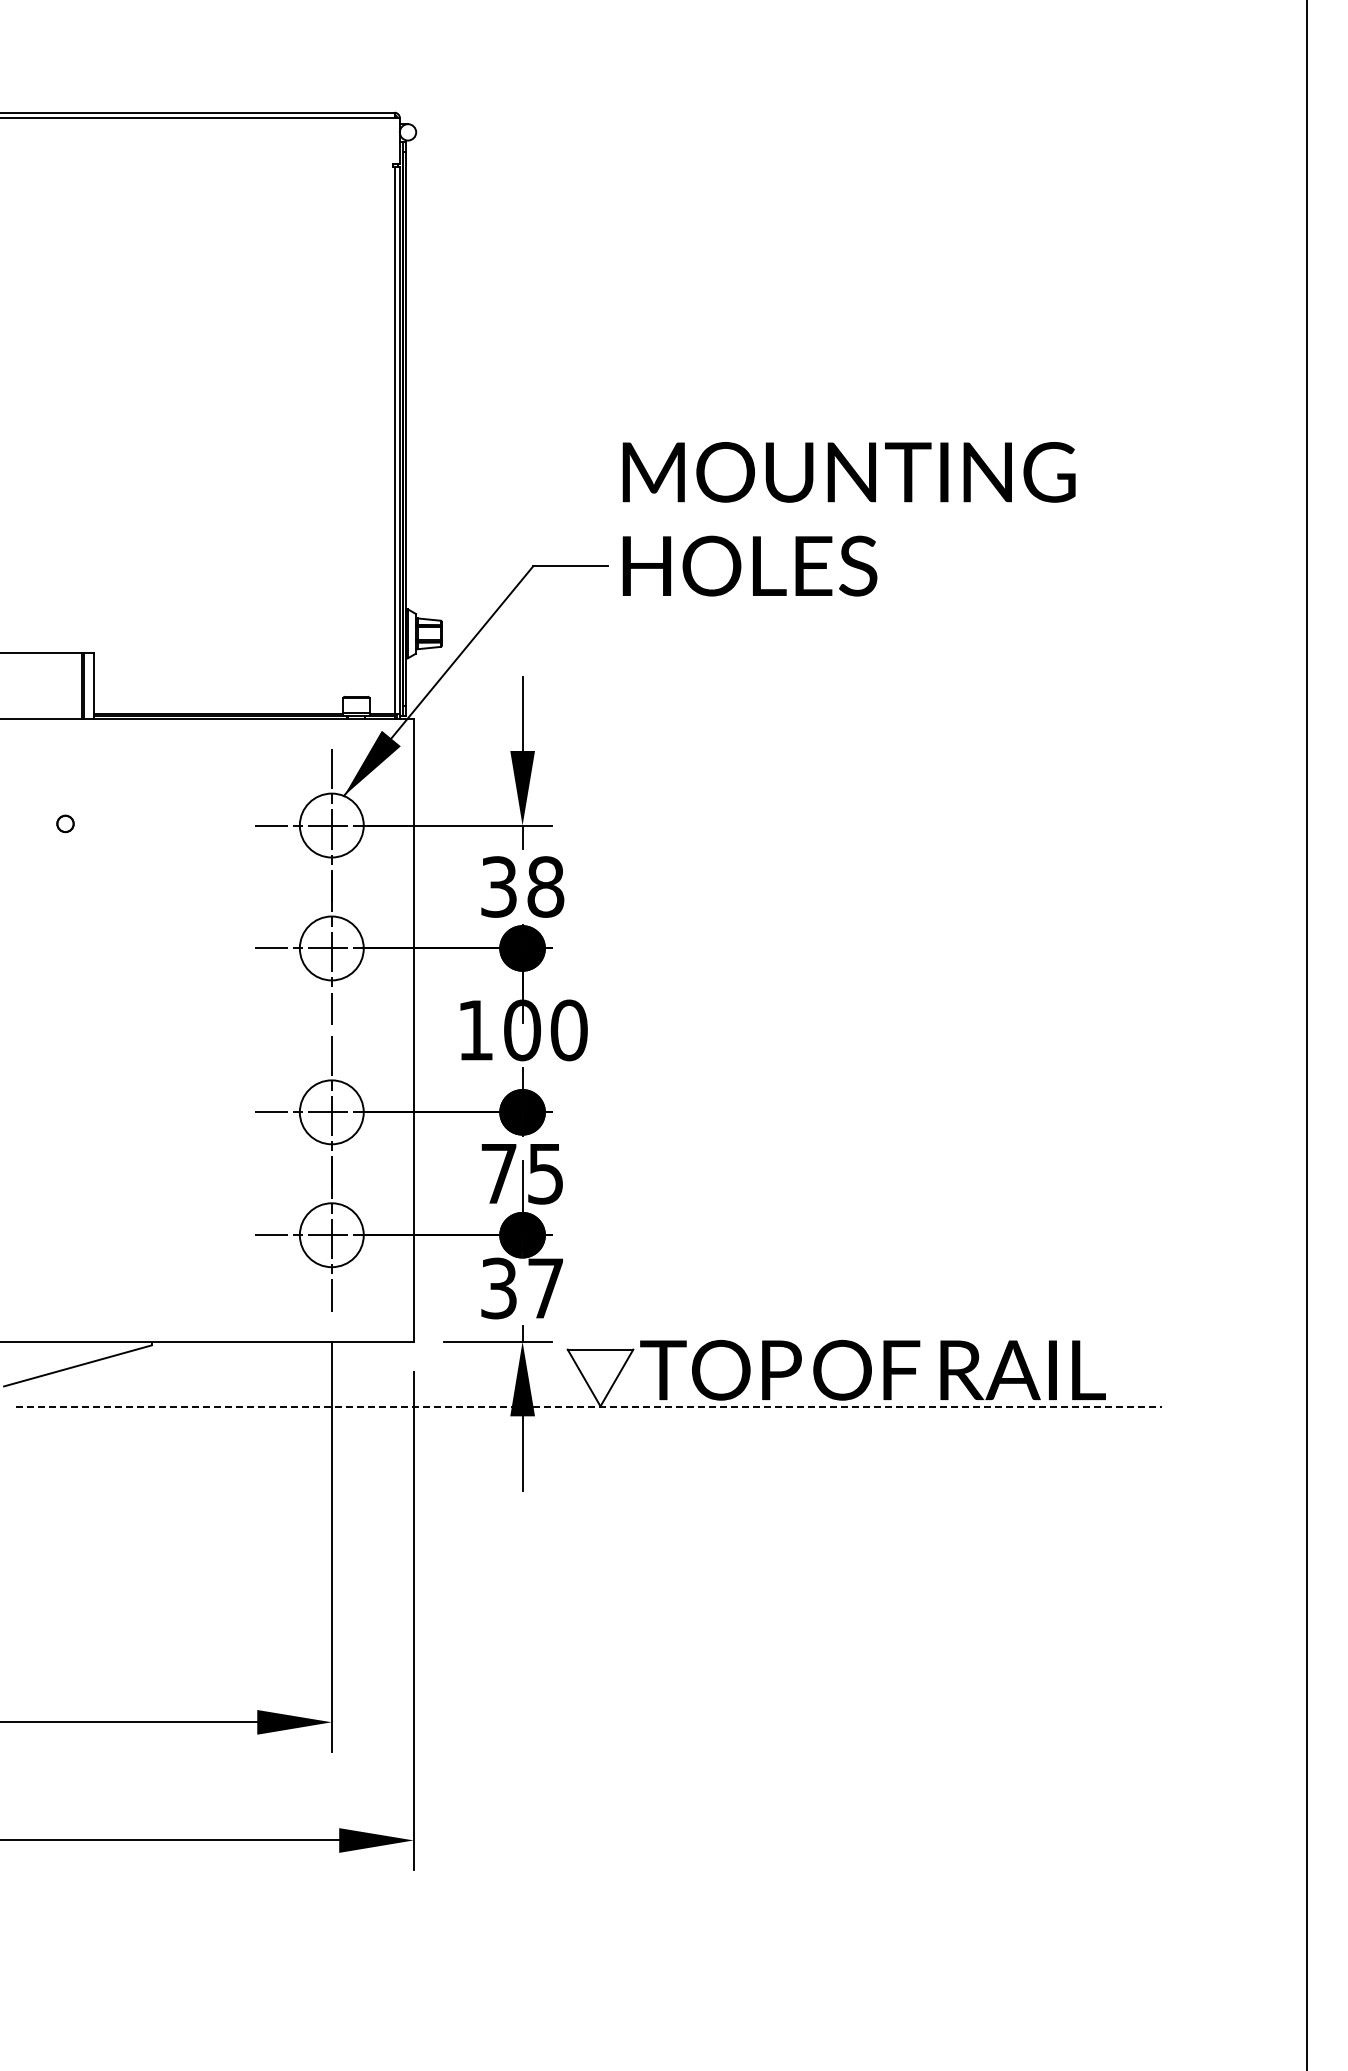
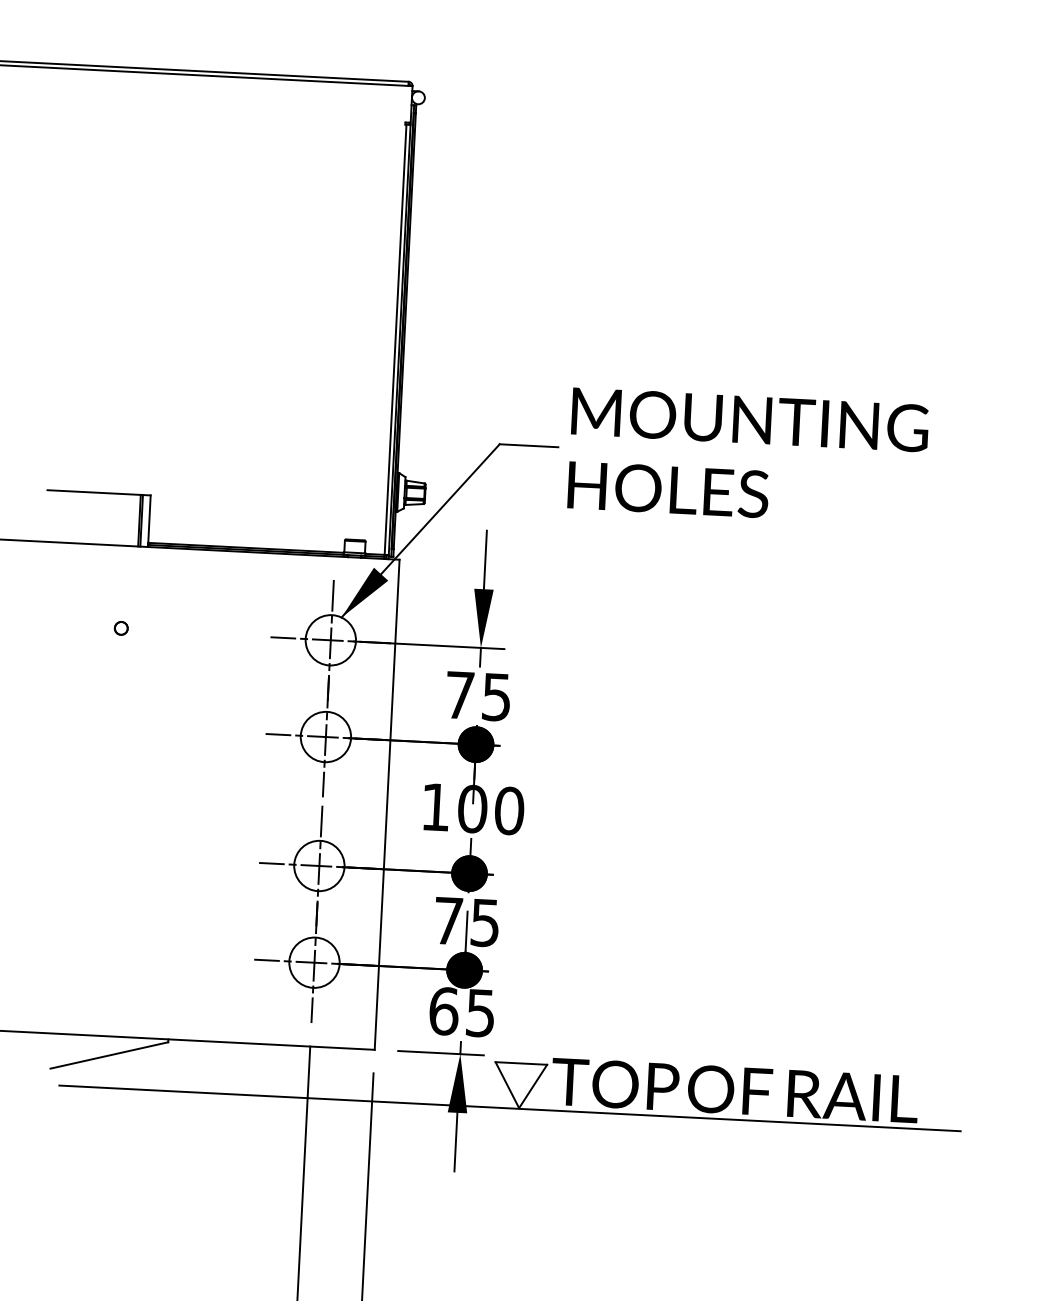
text: (848, 519) -> (747, 457), moved
text: (522, 886) -> (478, 695), 38 -> 75
text: (521, 1288) -> (461, 1012), 37 -> 65
line: (588, 1407) -> (509, 1108), dashed -> solid

